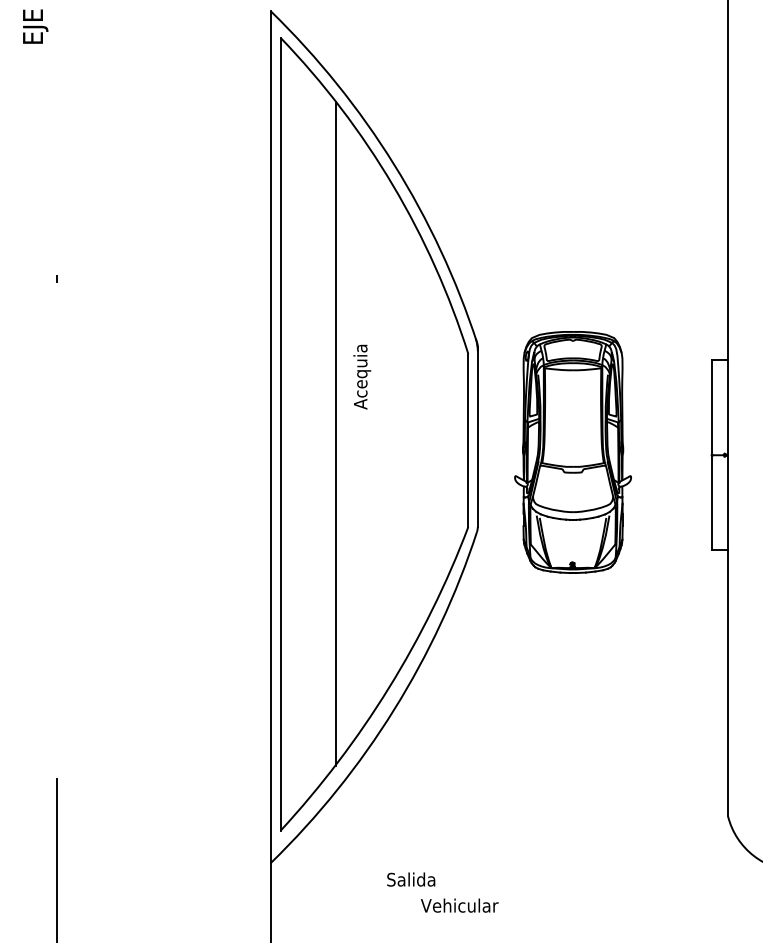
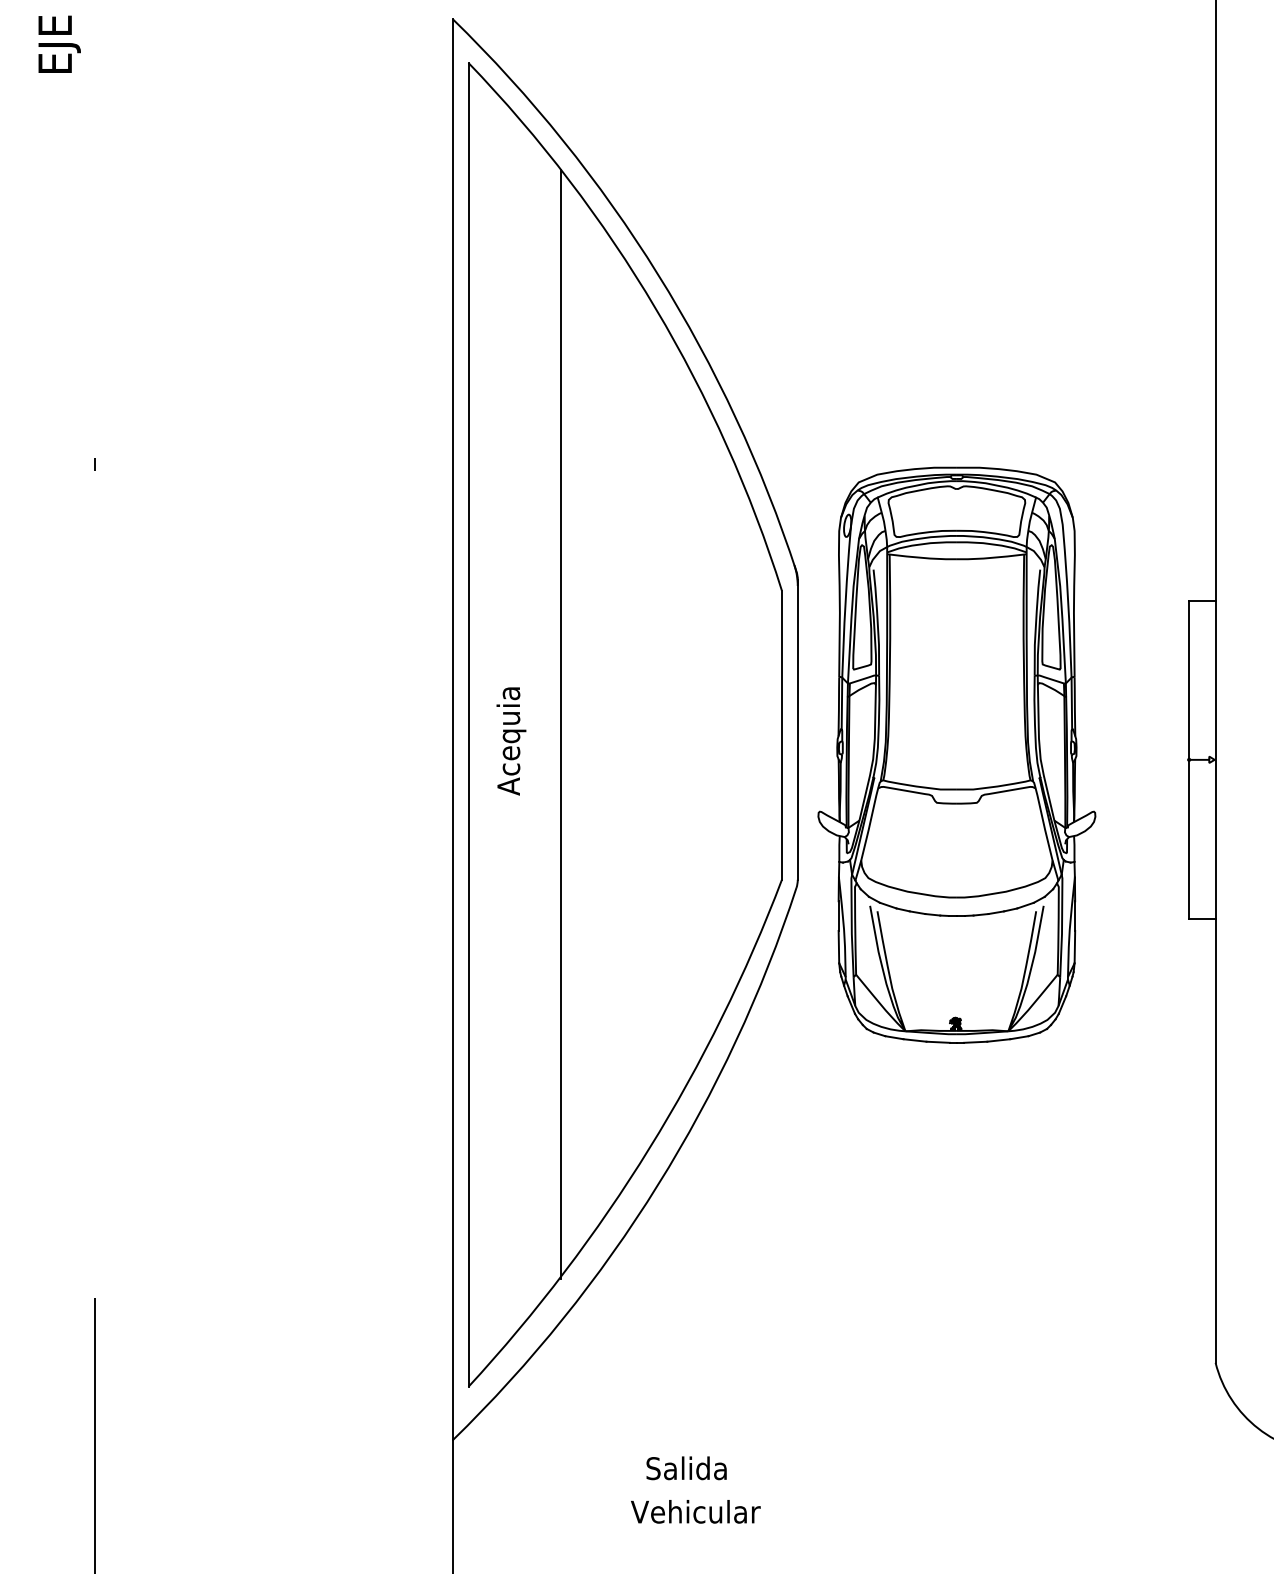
text: (362, 376) -> (511, 740), moved
part: (572, 452) -> (955, 755), size x1.43
text: (459, 905) -> (695, 1511), moved

